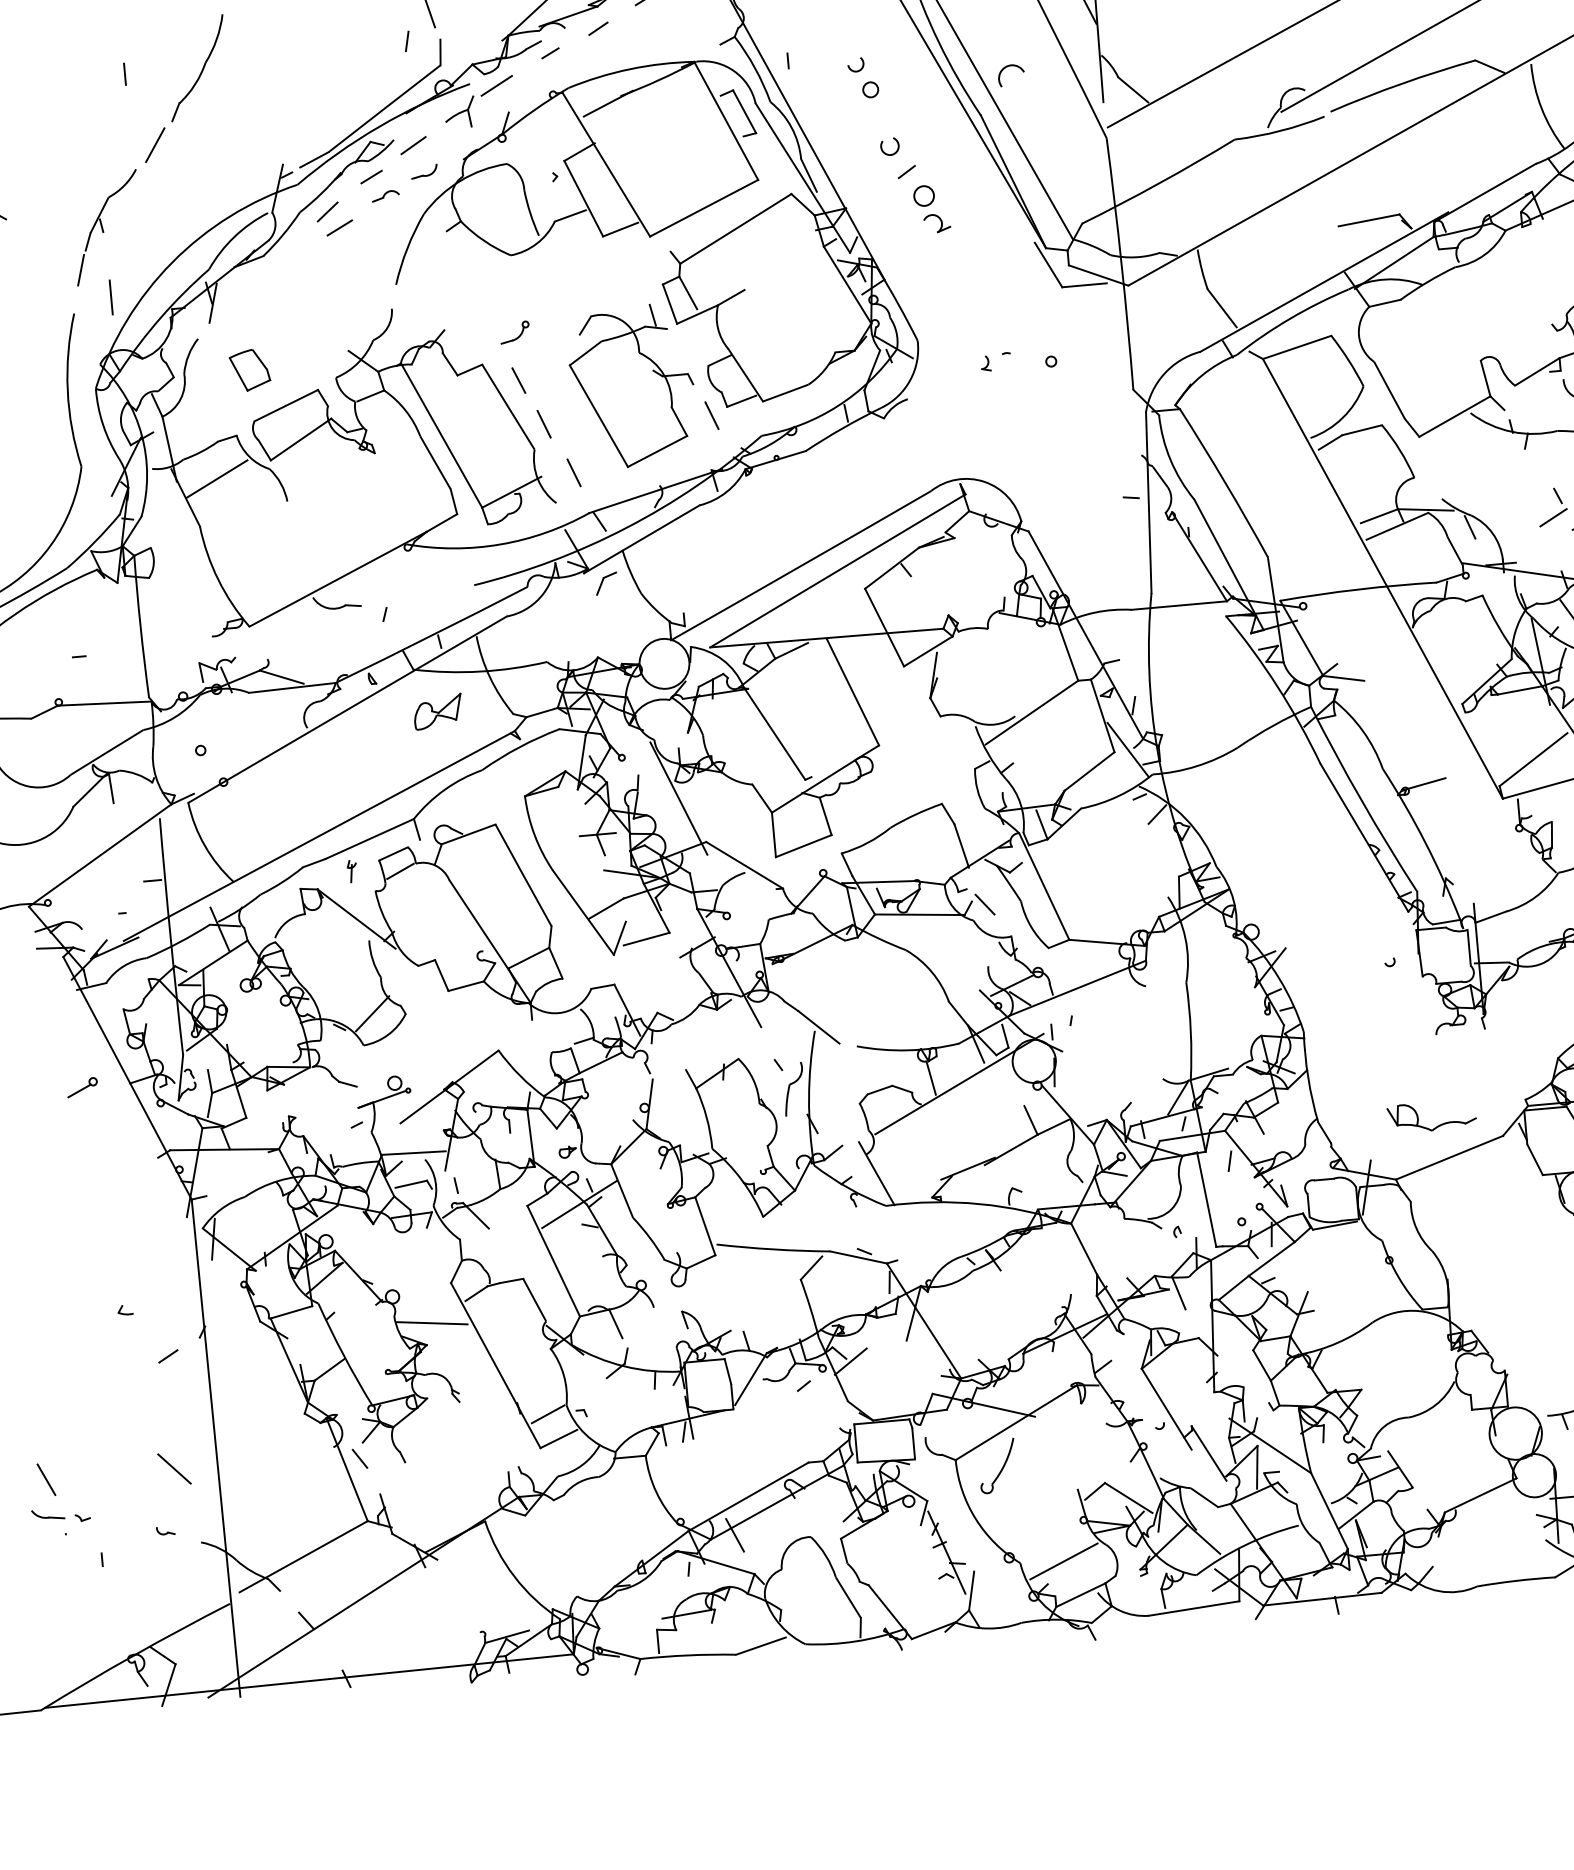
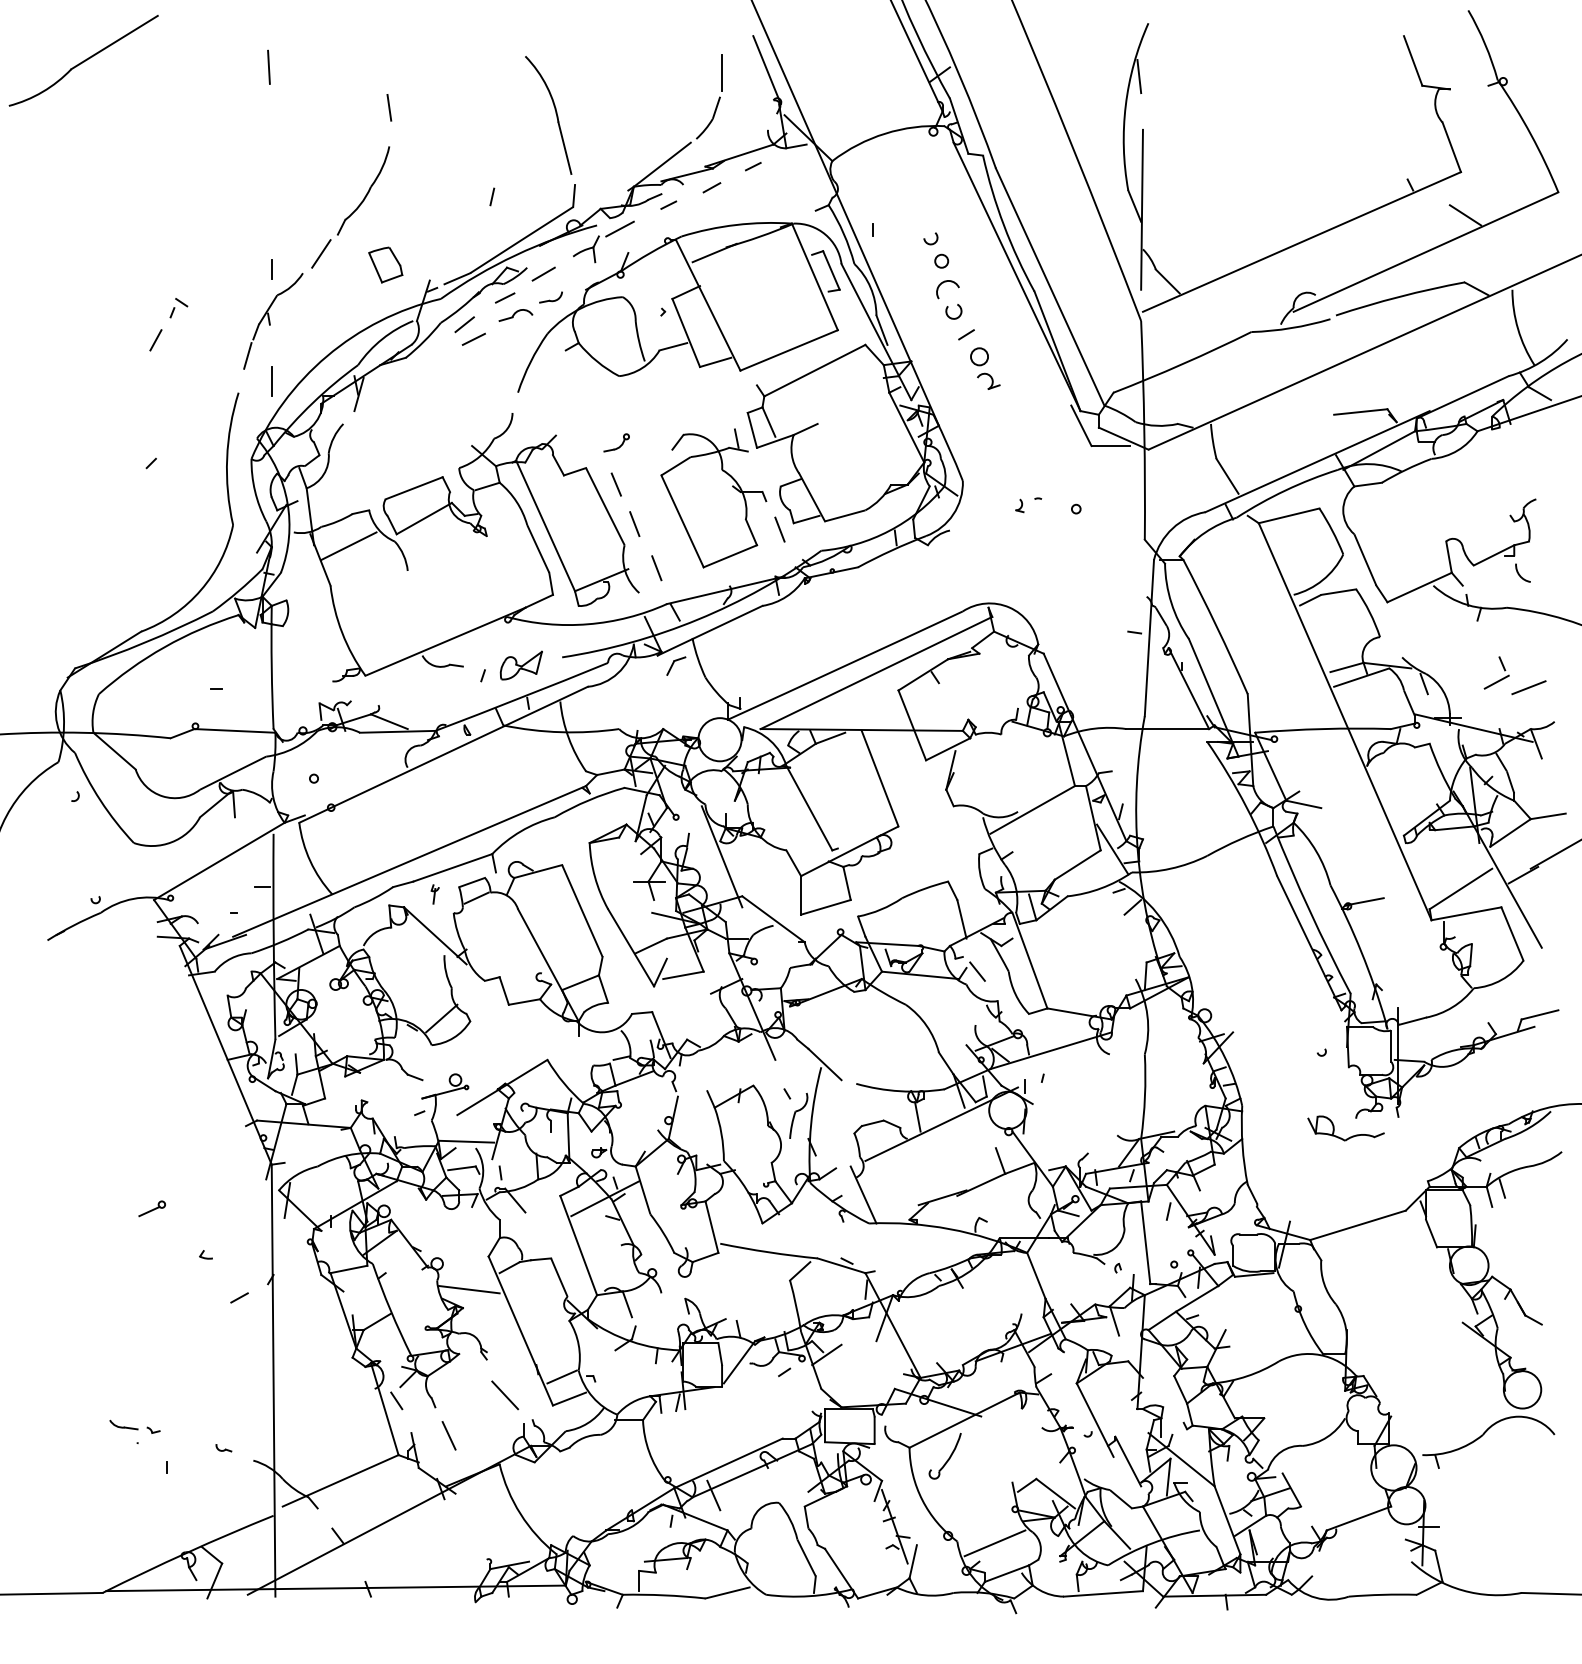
line: (407, 40) -> (492, 196), moved
arc: (1008, 67) -> (946, 282), moved
line: (124, 74) -> (271, 269), moved
part: (385, 196) -> (515, 315), size x1.43
part: (249, 369) -> (385, 264), moved
part: (437, 711) -> (520, 665), moved
part: (81, 1087) -> (151, 1208), moved
part: (1437, 1125) -> (1350, 1136), moved
line: (174, 1469) -> (505, 1395), moved
line: (45, 1479) -> (448, 1435), moved

